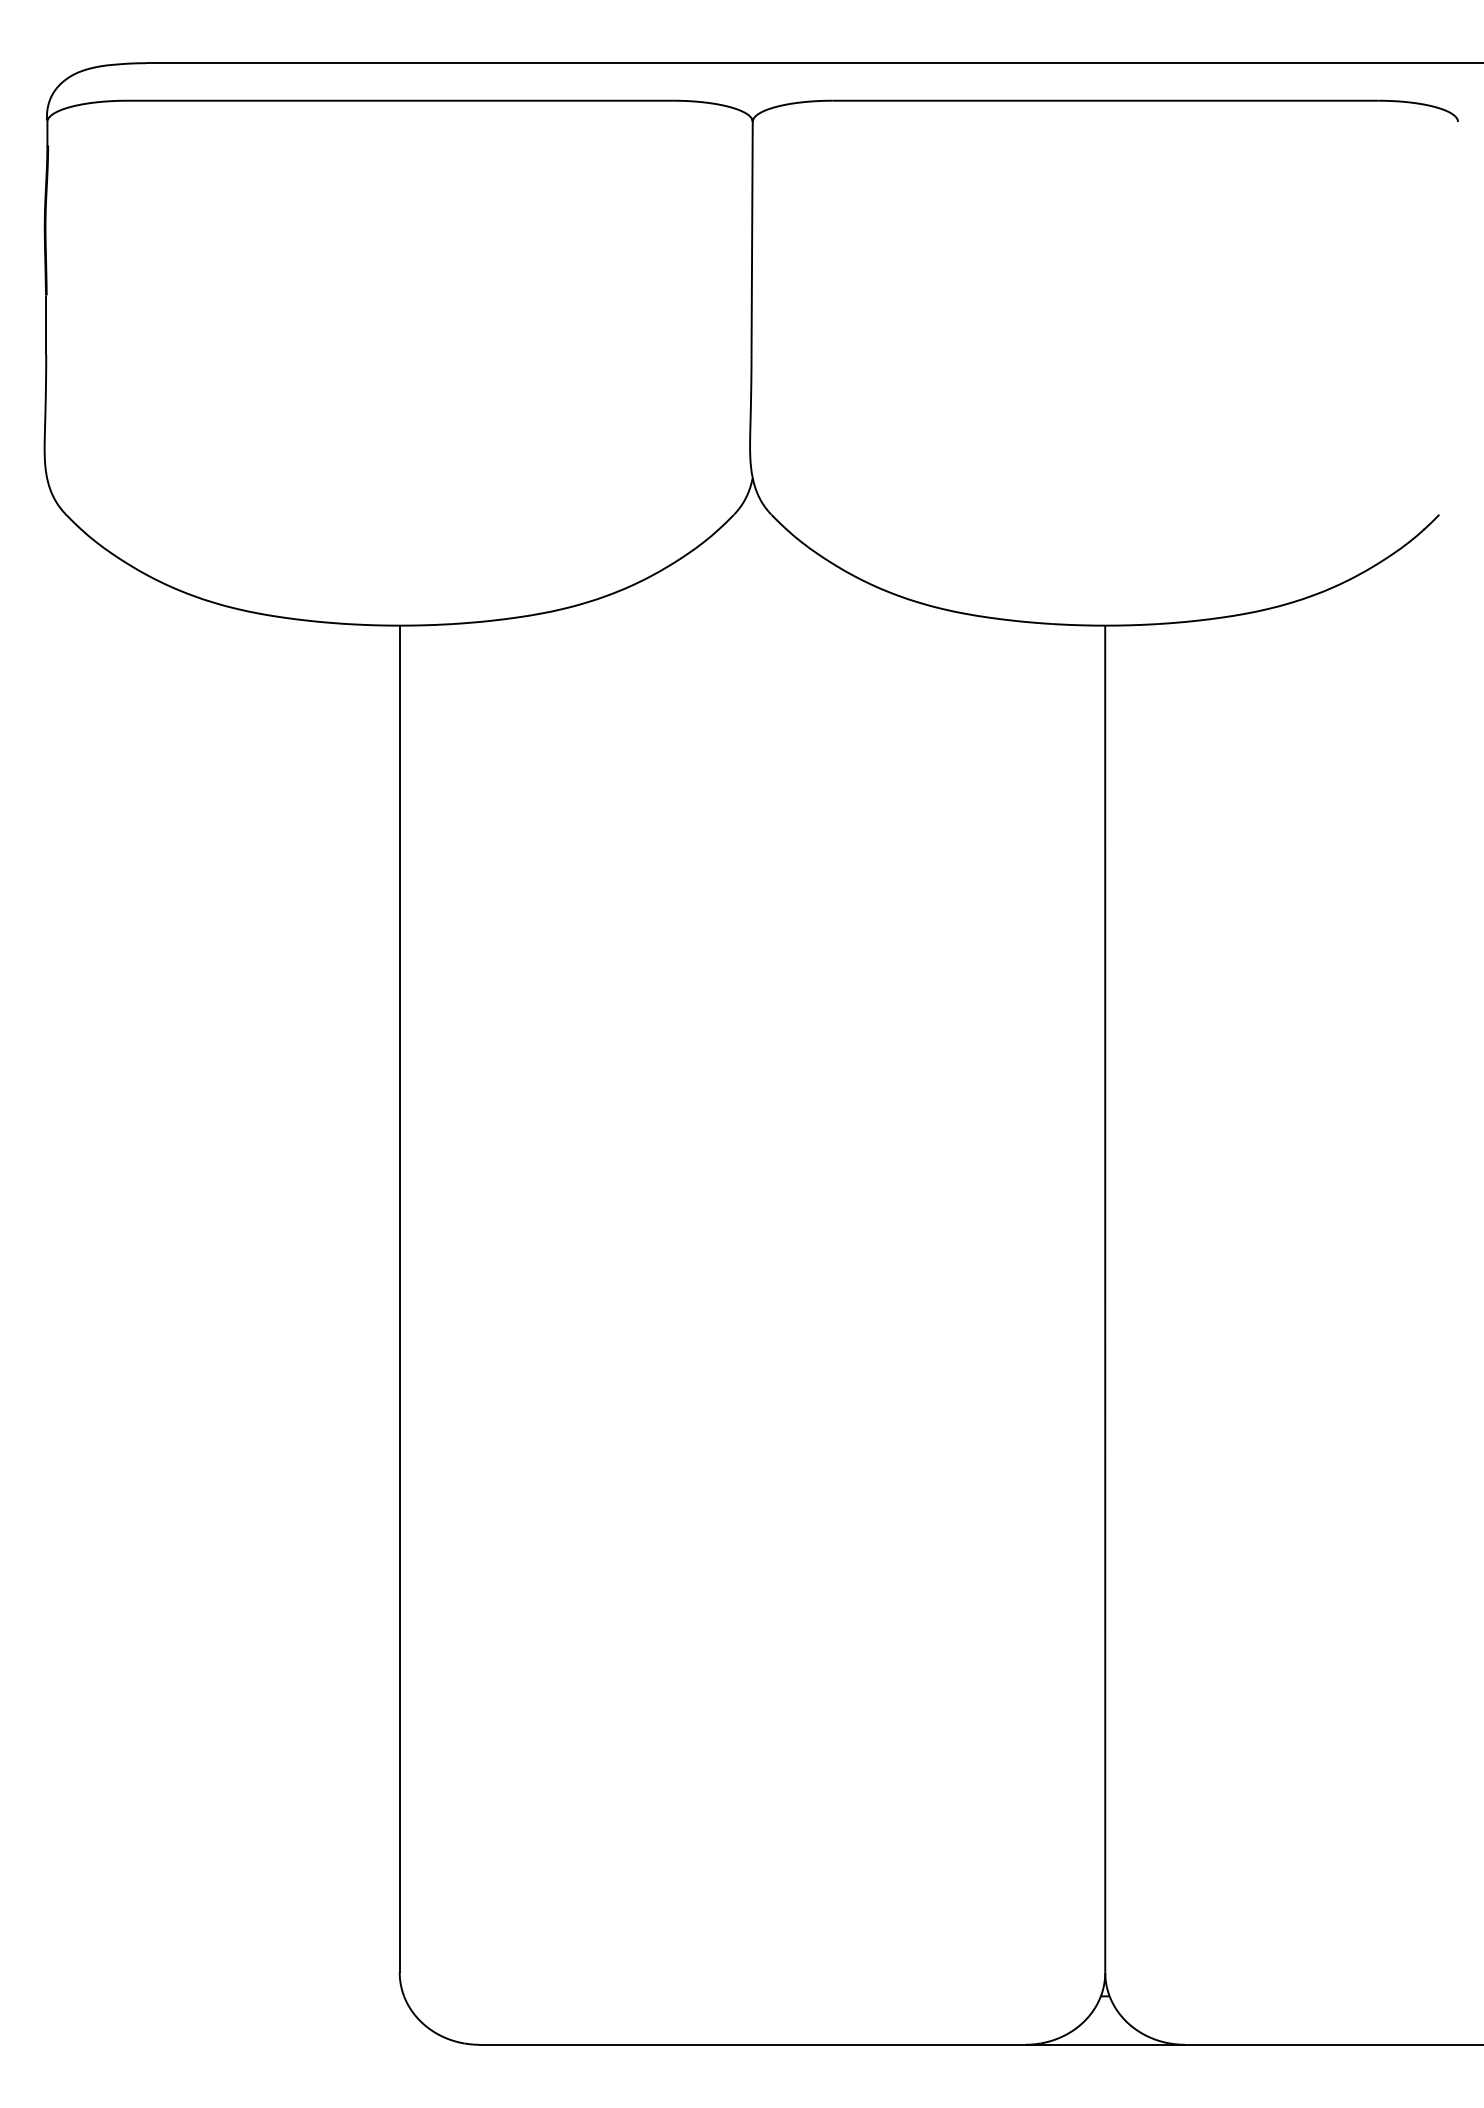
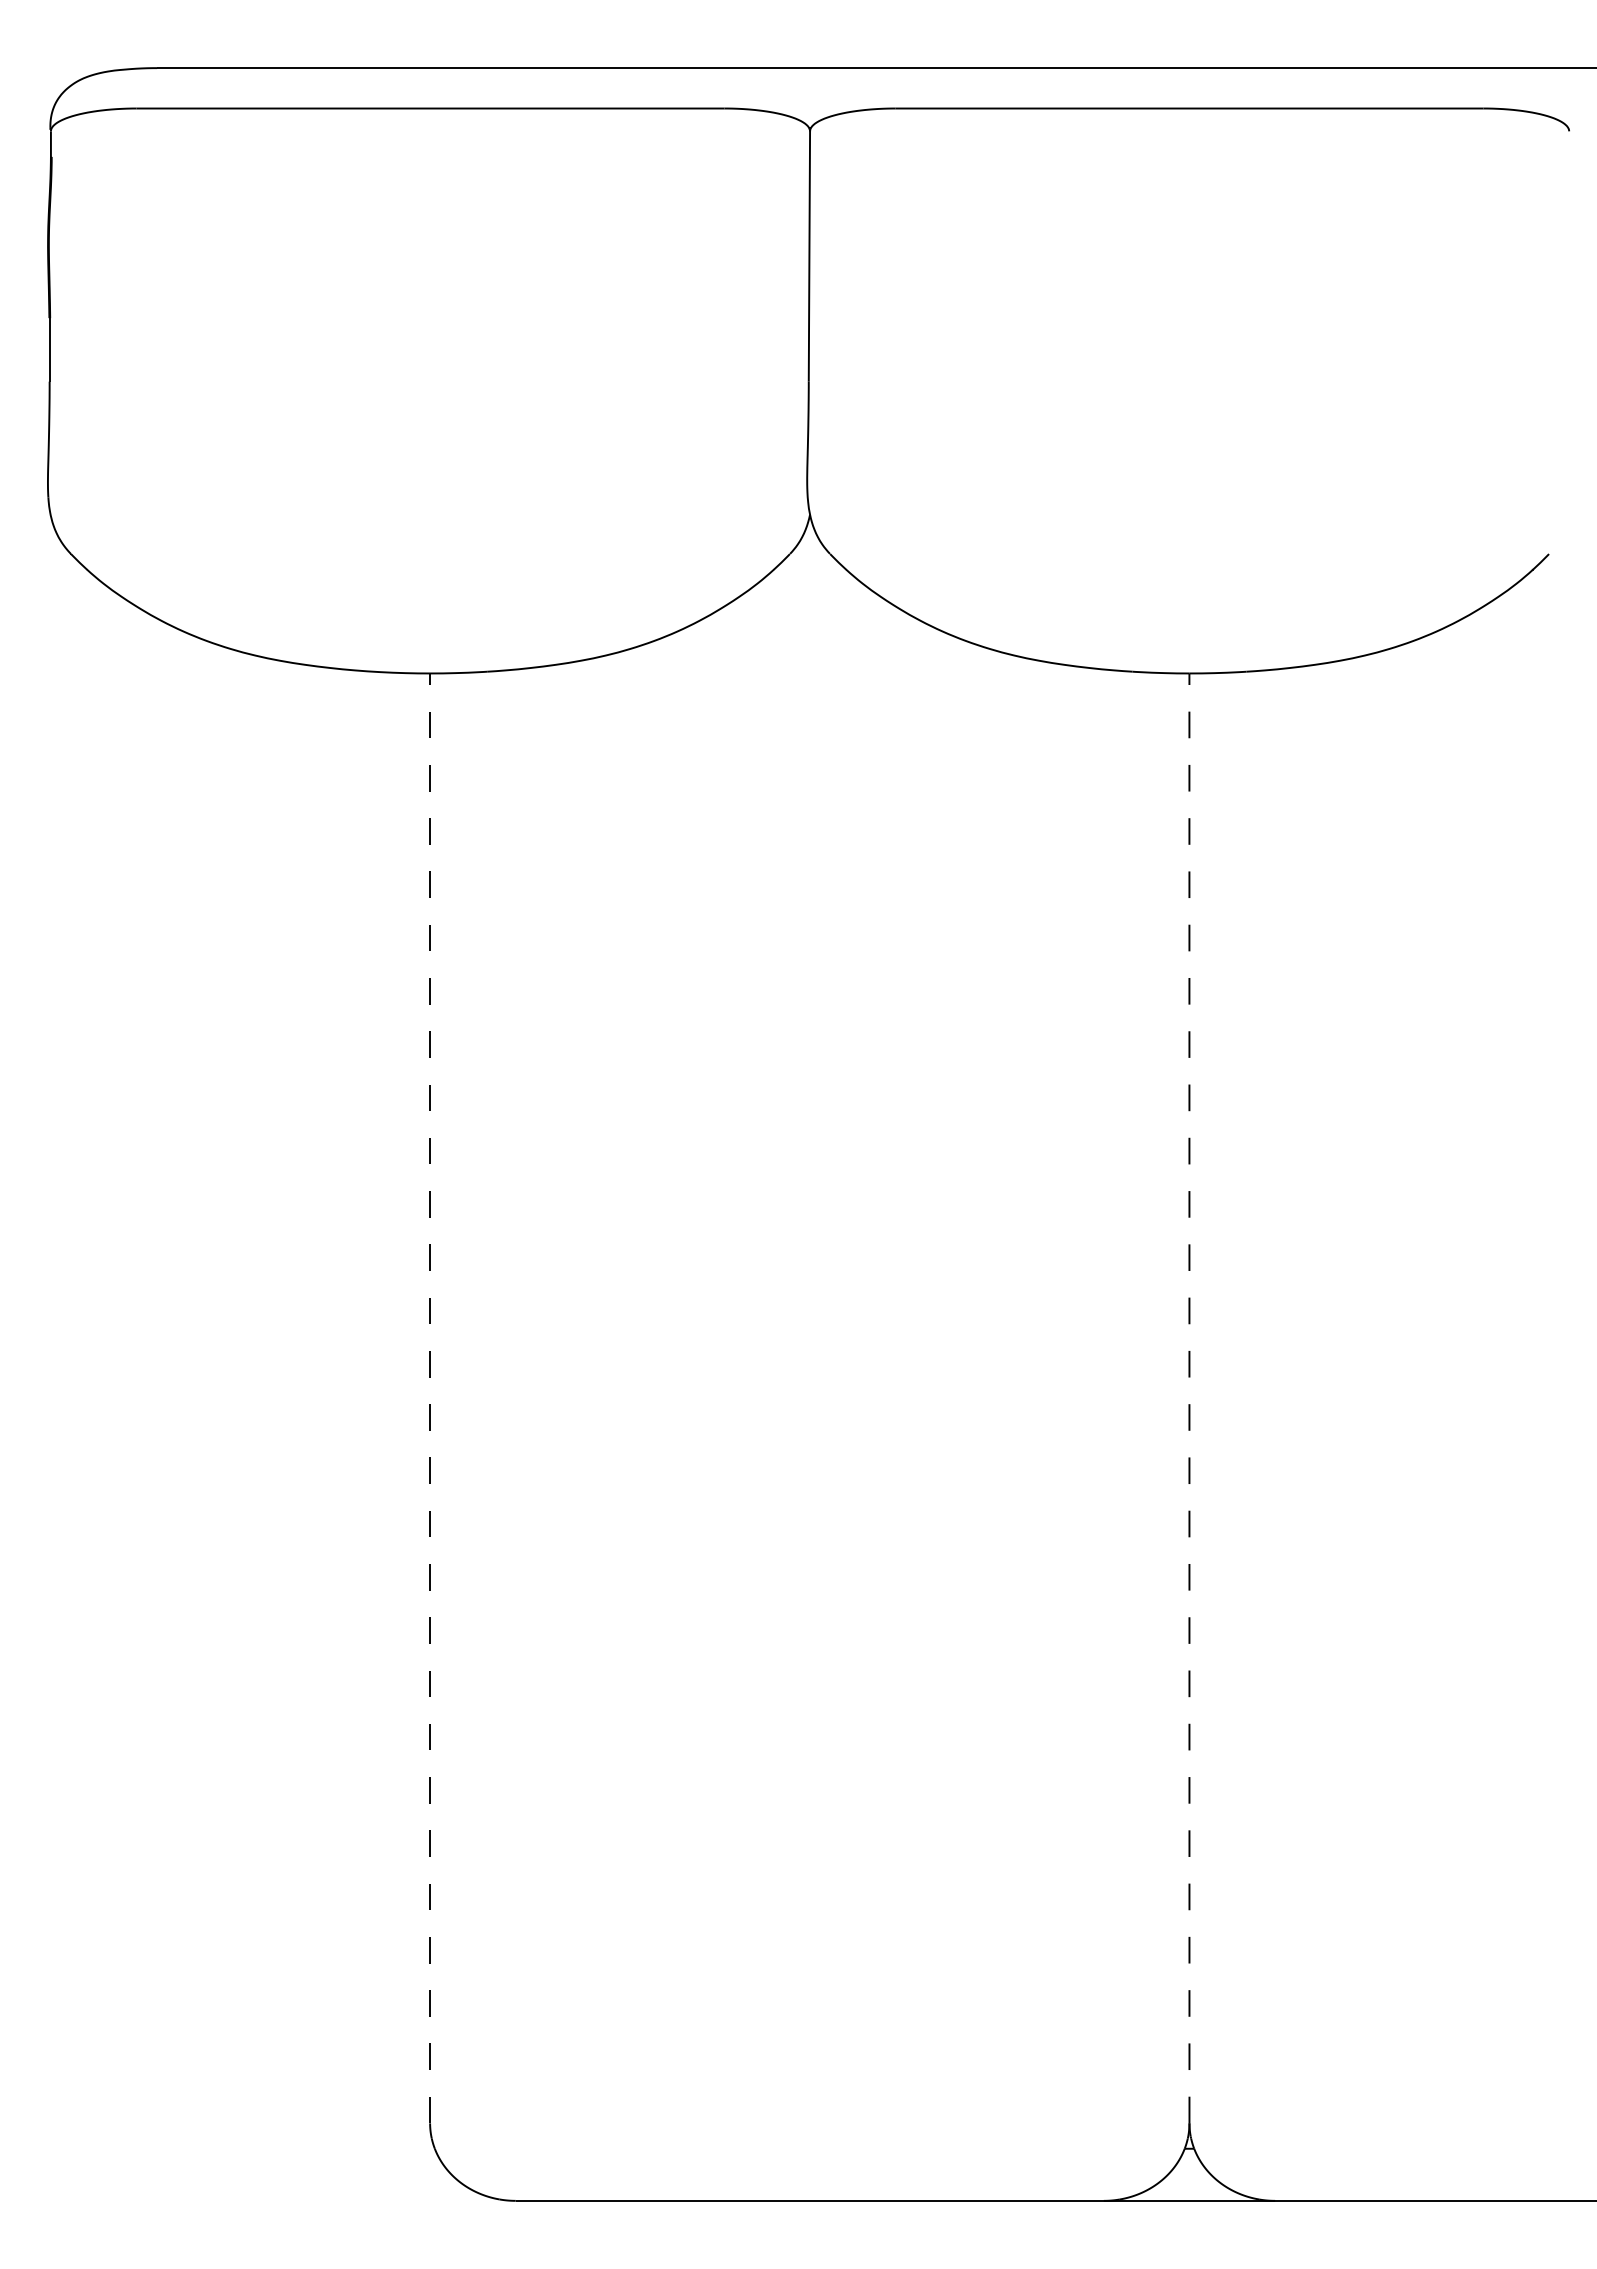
line: (399, 1299) -> (429, 1398), solid -> dashed
line: (1105, 1299) -> (1189, 1398), solid -> dashed

